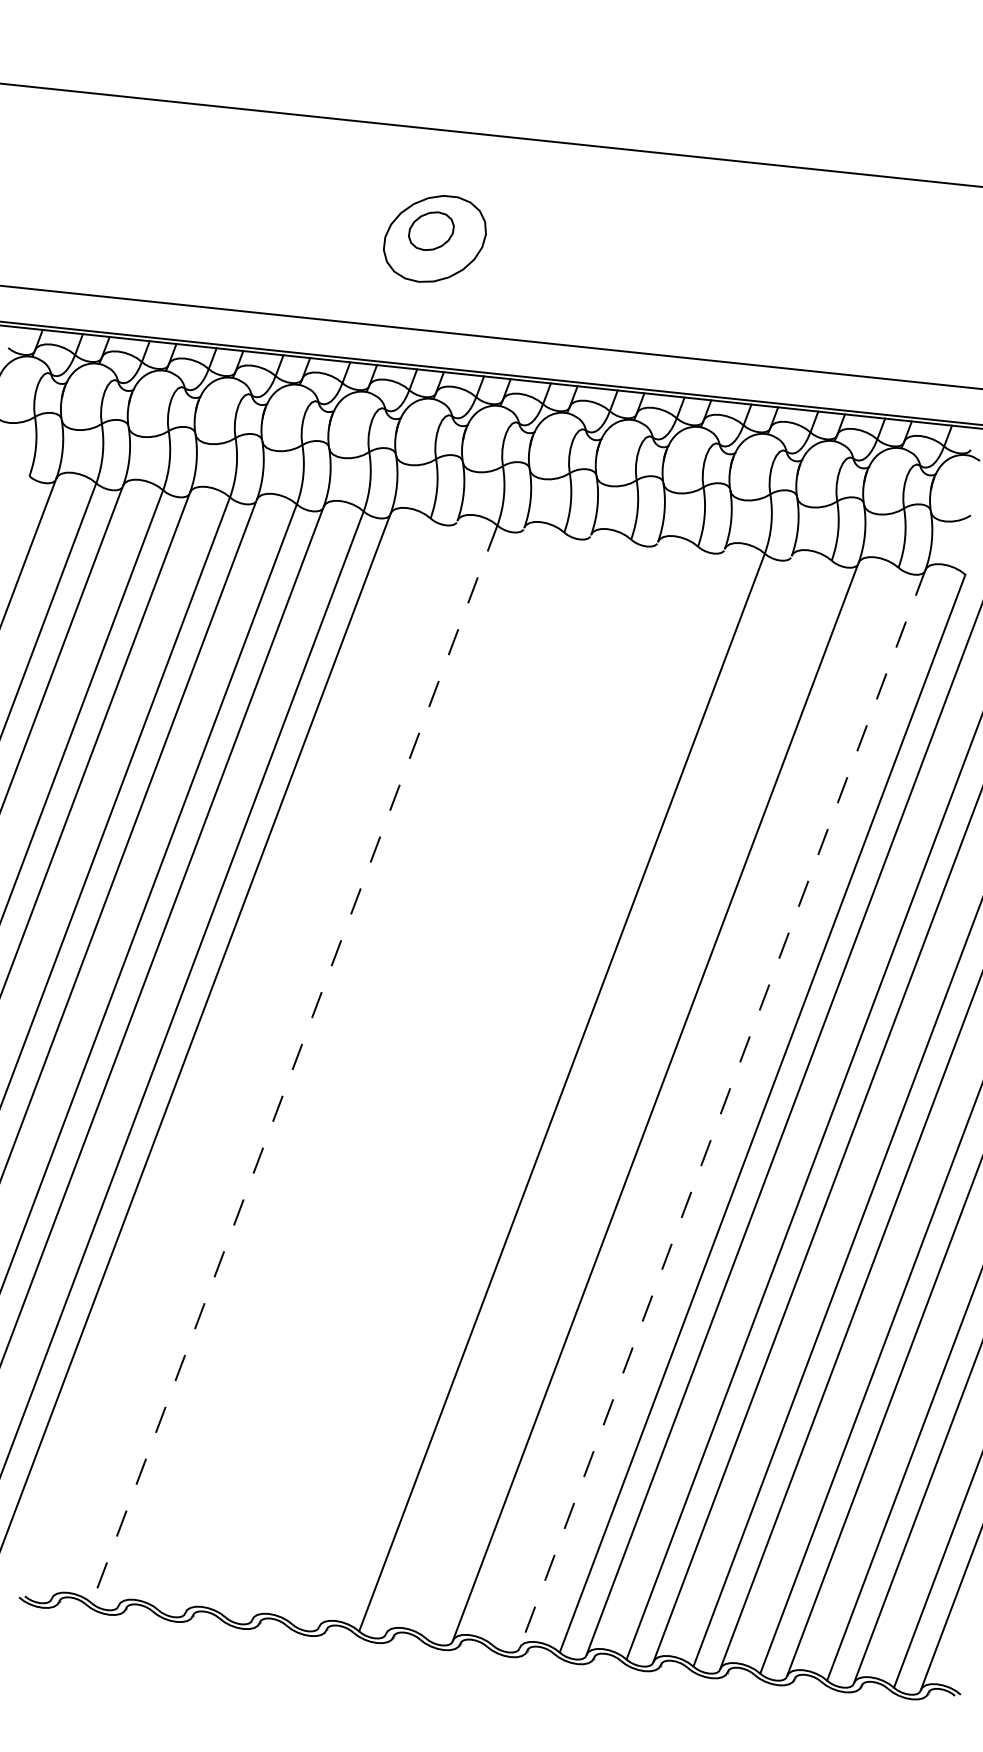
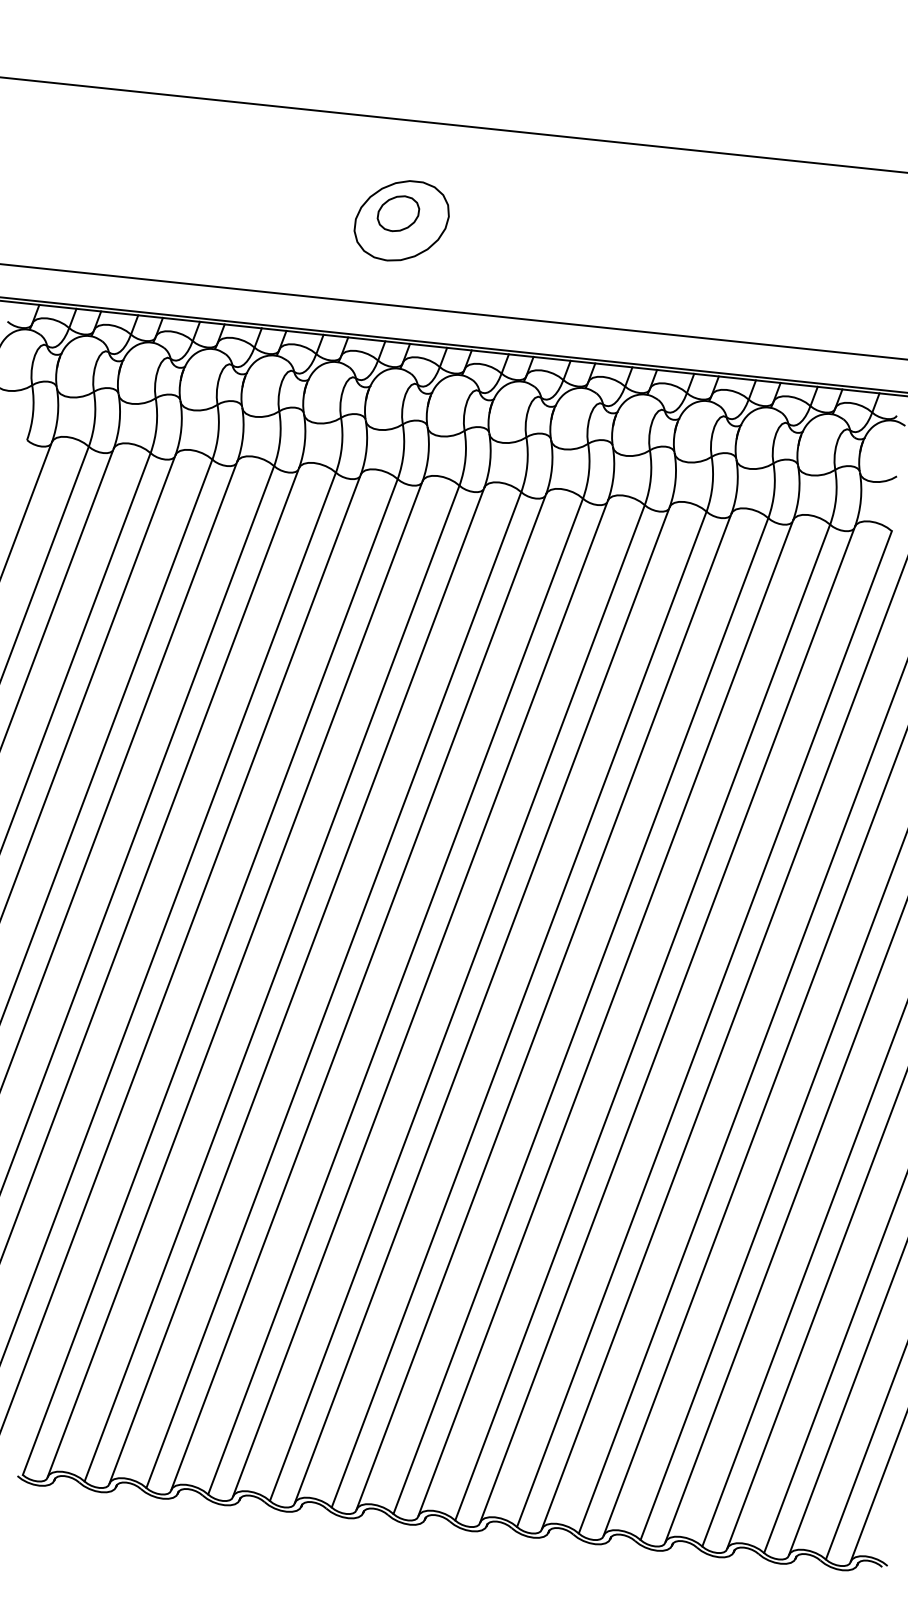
line: (227, 1057) -> (210, 977), added
line: (254, 1059) -> (235, 979), added
line: (294, 1064) -> (271, 983), dashed -> solid
line: (321, 1066) -> (296, 985), added
line: (361, 1071) -> (333, 990), added
line: (388, 1073) -> (358, 991), added
line: (428, 1078) -> (395, 996), added
line: (455, 1080) -> (420, 998), added
line: (494, 1085) -> (456, 1003), added
line: (521, 1087) -> (481, 1004), added
line: (588, 1094) -> (543, 1011), added
line: (628, 1099) -> (580, 1016), added
line: (695, 1106) -> (642, 1022), added
line: (722, 1108) -> (667, 1024), dashed -> solid

